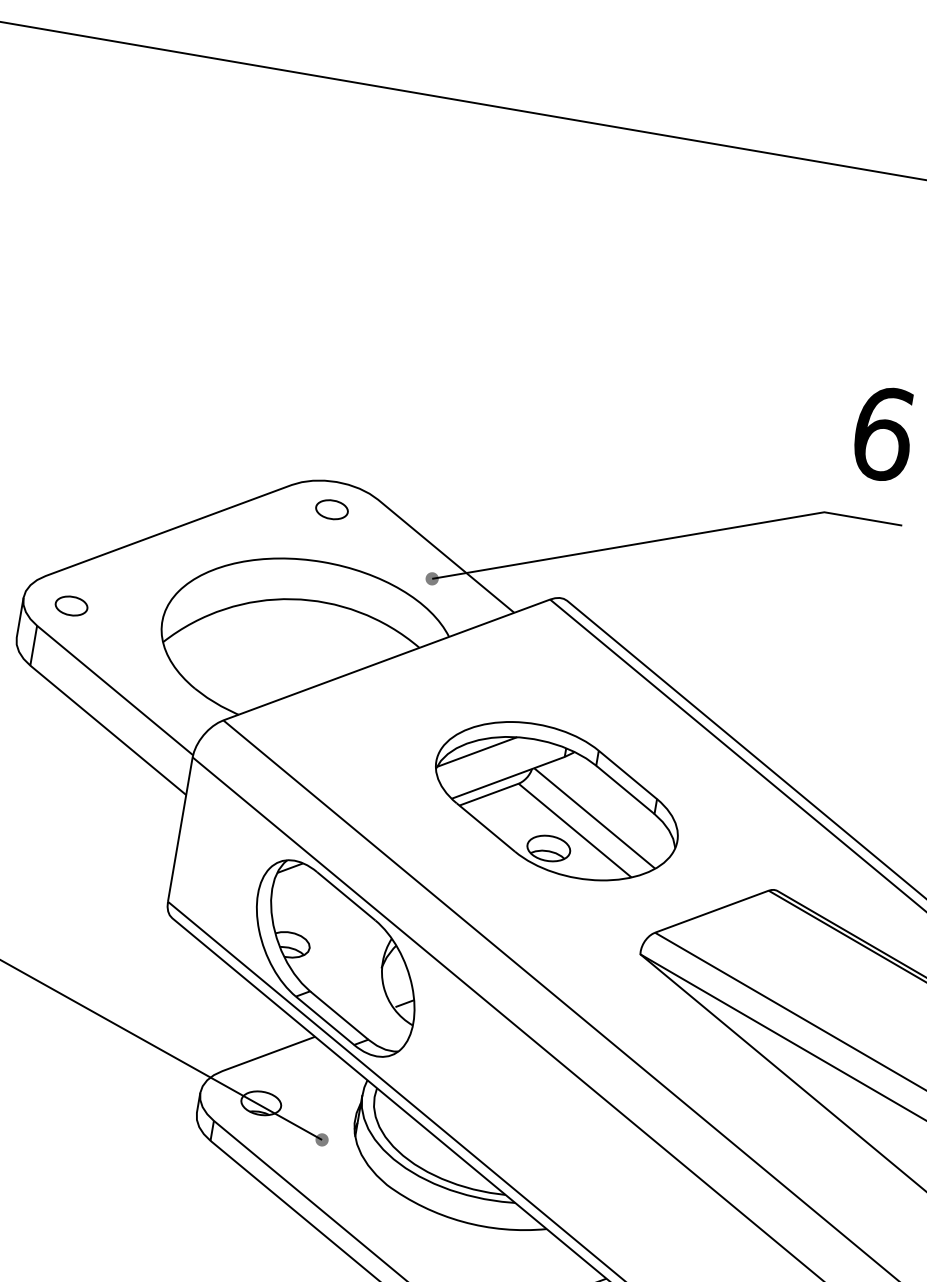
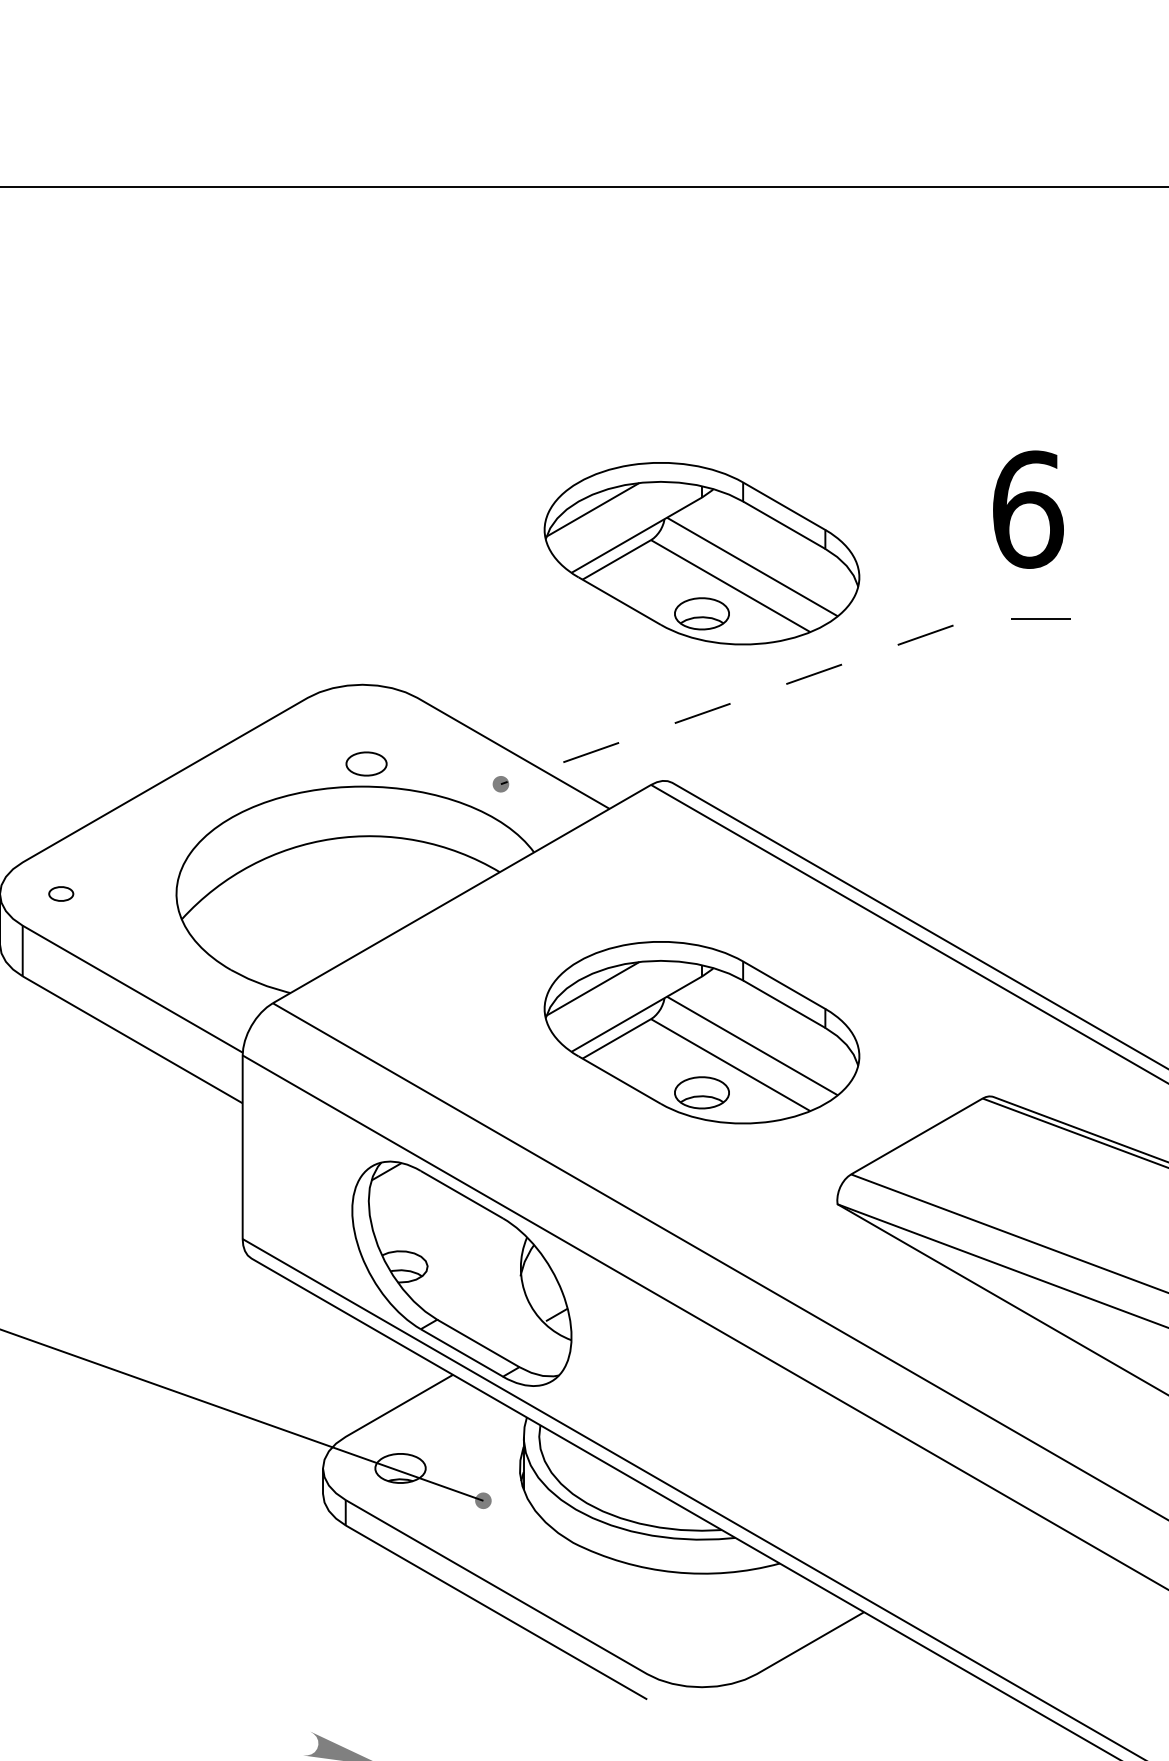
part: (620, 424) -> (701, 553), added
part: (332, 509) -> (366, 763), moved
line: (667, 538) -> (783, 684), solid -> dashed
part: (71, 605) -> (61, 893), size x0.6

